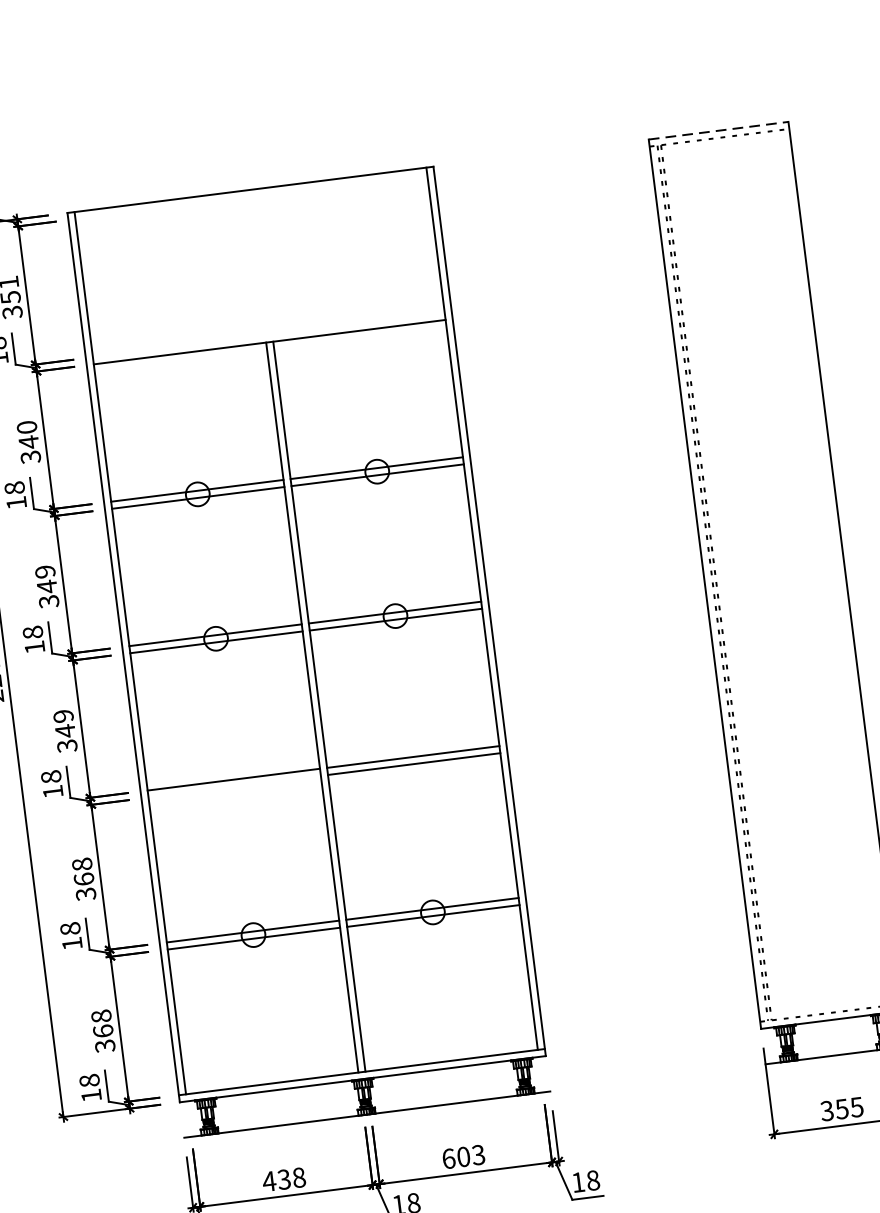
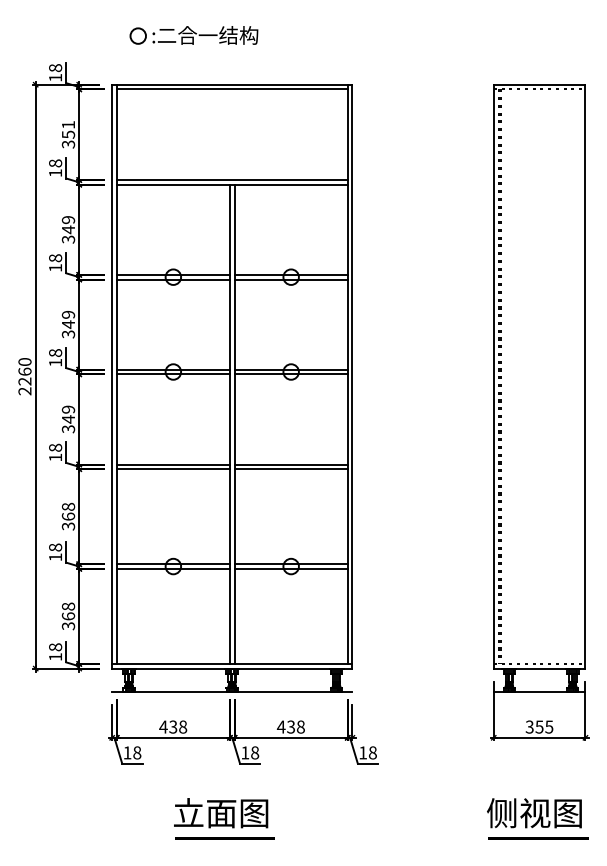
part: (181, 122) -> (193, 35), added
line: (718, 130) -> (539, 84), dashed -> solid
line: (250, 197) -> (231, 89), added
line: (267, 335) -> (231, 180), added
text: (27, 428) -> (68, 220), 340 -> 349
line: (233, 787) -> (172, 469), added
text: (462, 1156) -> (290, 726), 603 -> 438

